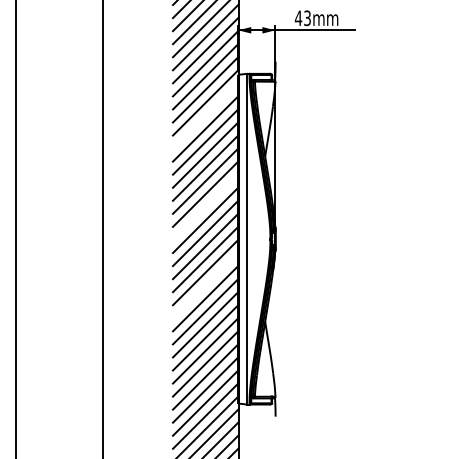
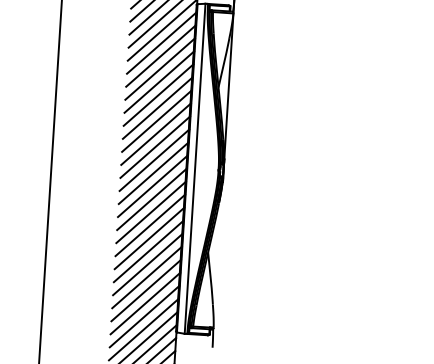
line: (205, 115) -> (161, 42), added
line: (205, 206) -> (155, 133), added
line: (205, 285) -> (150, 212), added

